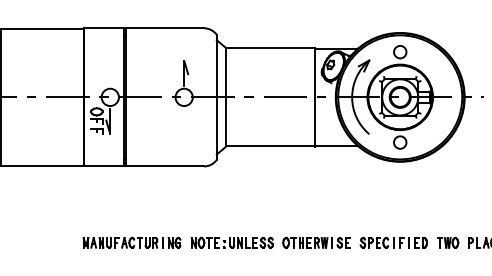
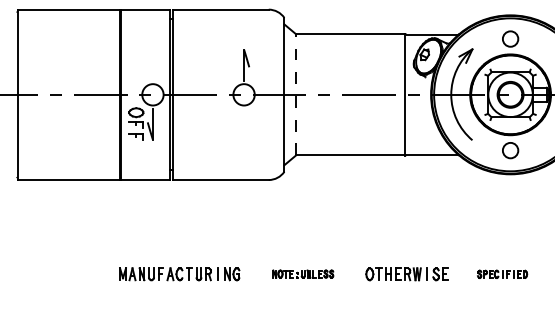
line: (226, 96) -> (296, 93), solid -> dashed
part: (231, 242) -> (302, 273), size x0.6
part: (393, 242) -> (502, 273), size x0.6

